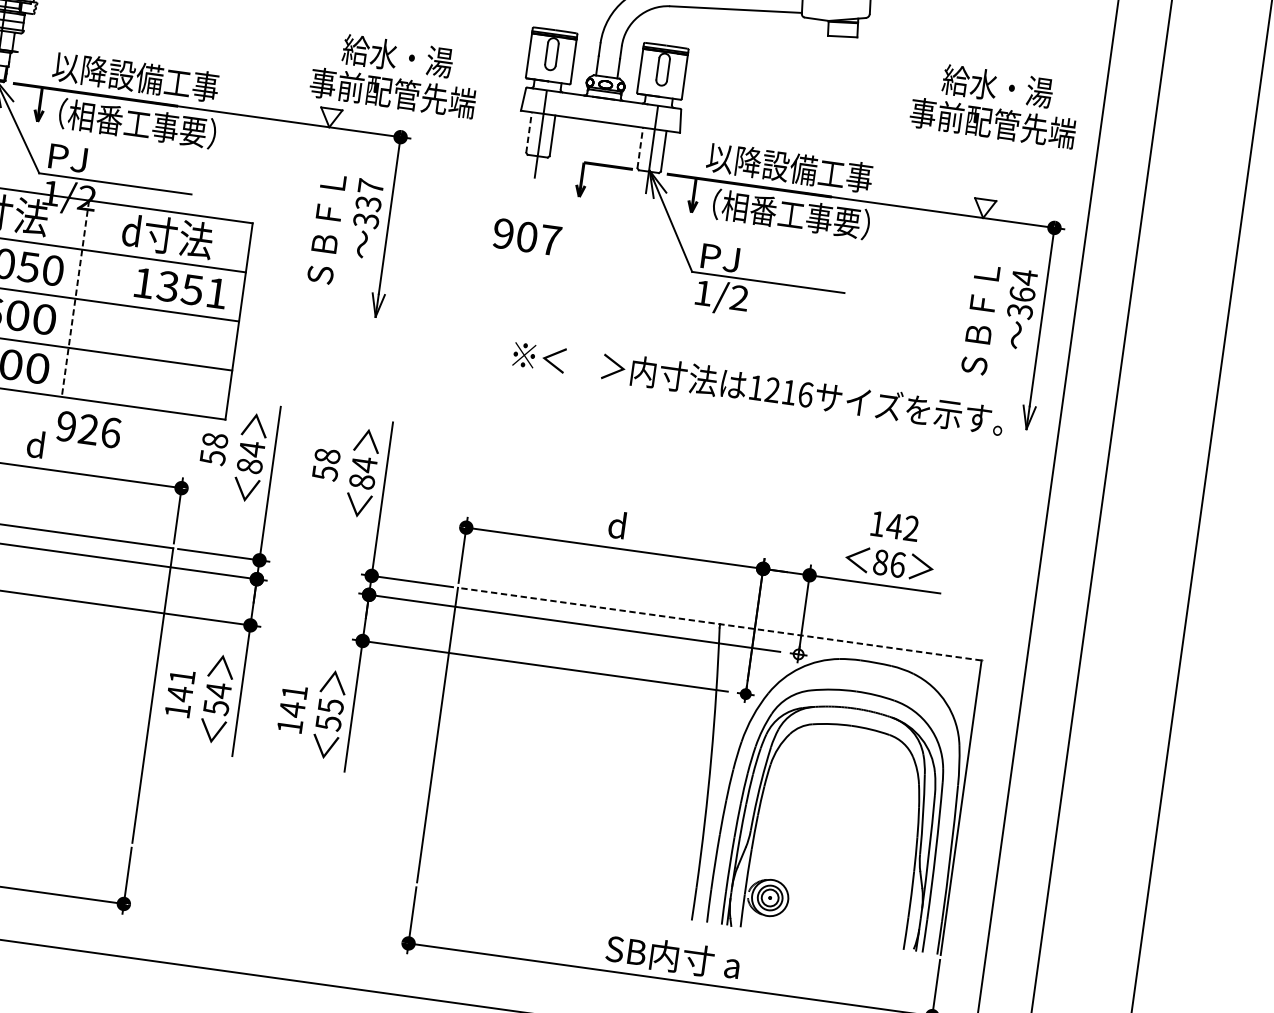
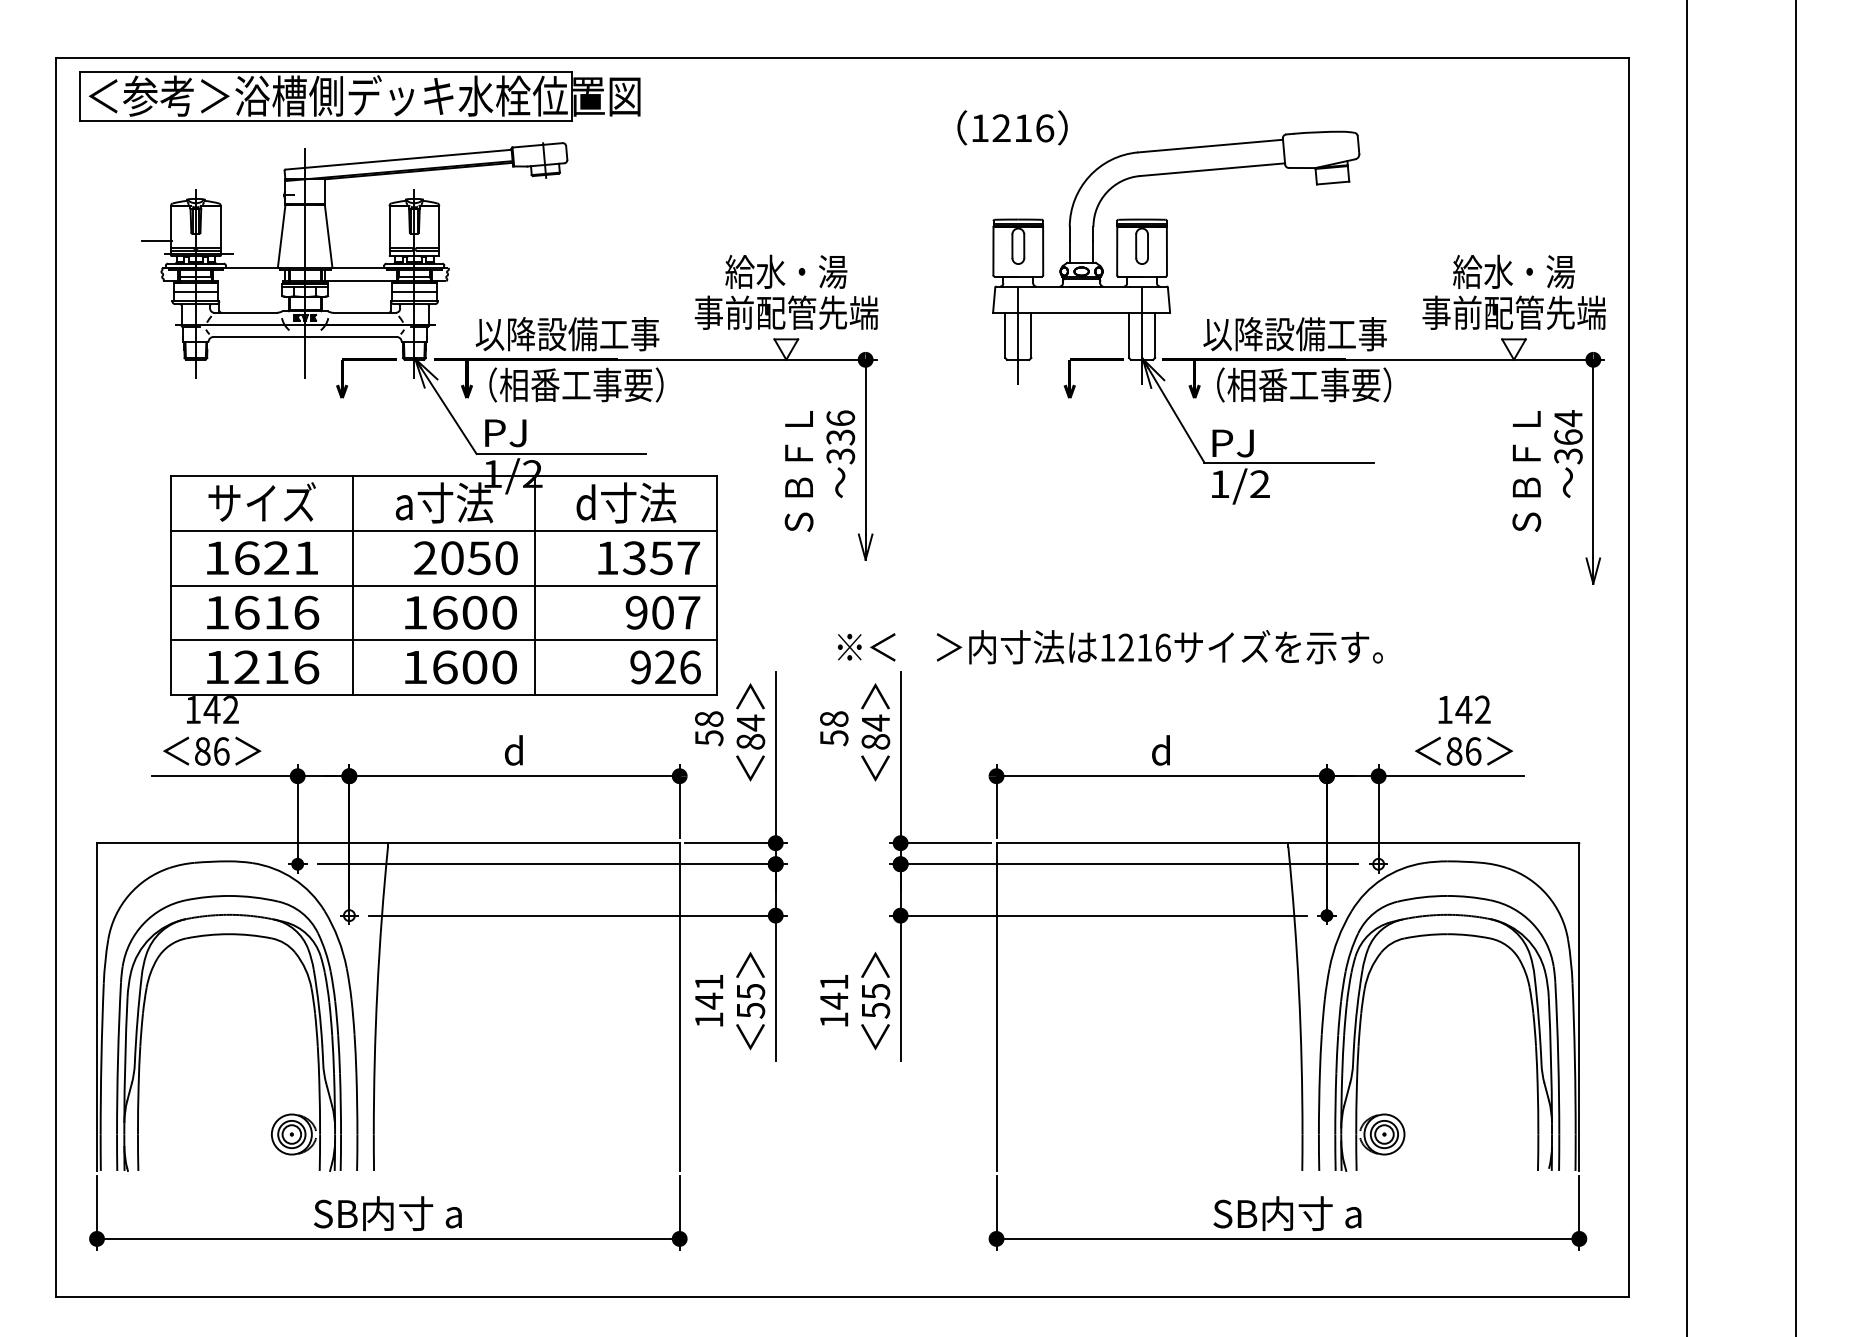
text: (395, 73) -> (786, 291), moved
text: (994, 103) -> (1513, 291), moved
line: (529, 132) -> (1005, 335), dashed -> solid
line: (640, 148) -> (1129, 335), dashed -> solid
text: (370, 186) -> (840, 418), 337 -> 336
text: (526, 236) -> (662, 612), moved
text: (216, 292) -> (688, 557), 1351 -> 1357
line: (75, 299) -> (535, 586), dashed -> solid
text: (758, 388) -> (1110, 647), moved
text: (88, 429) -> (665, 667), moved
line: (719, 624) -> (1287, 843), dashed -> solid
text: (219, 690) -> (751, 991), 54 -> 55

